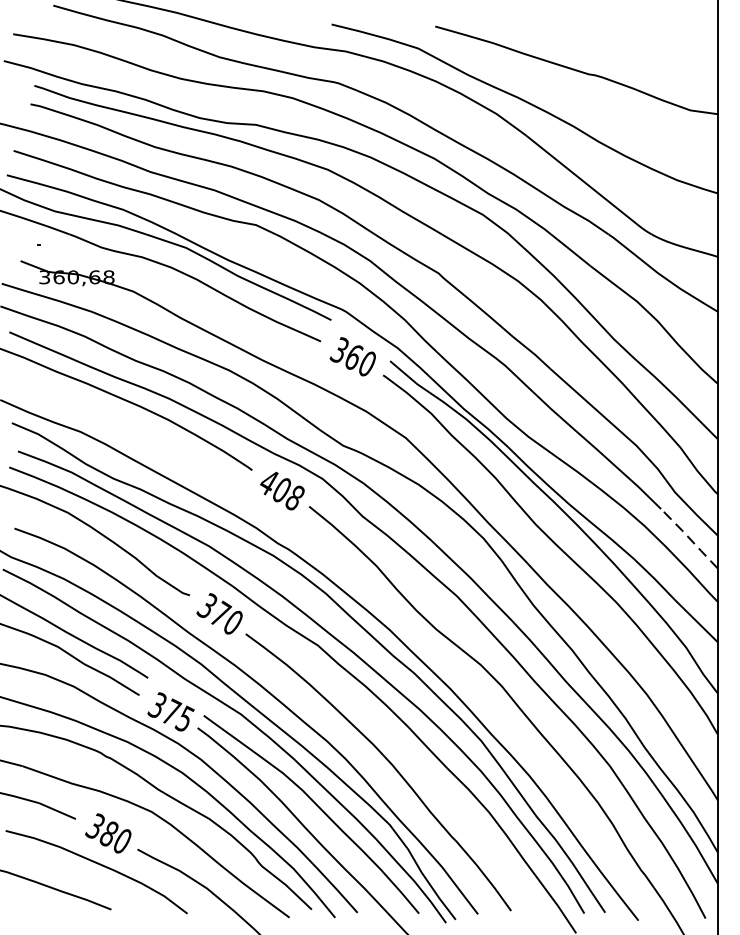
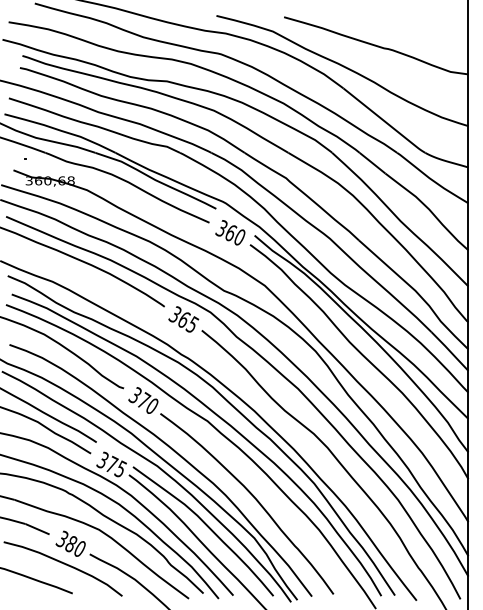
text: (281, 489) -> (183, 319), 408 -> 365
line: (688, 537) -> (449, 350), dashed -> solid

